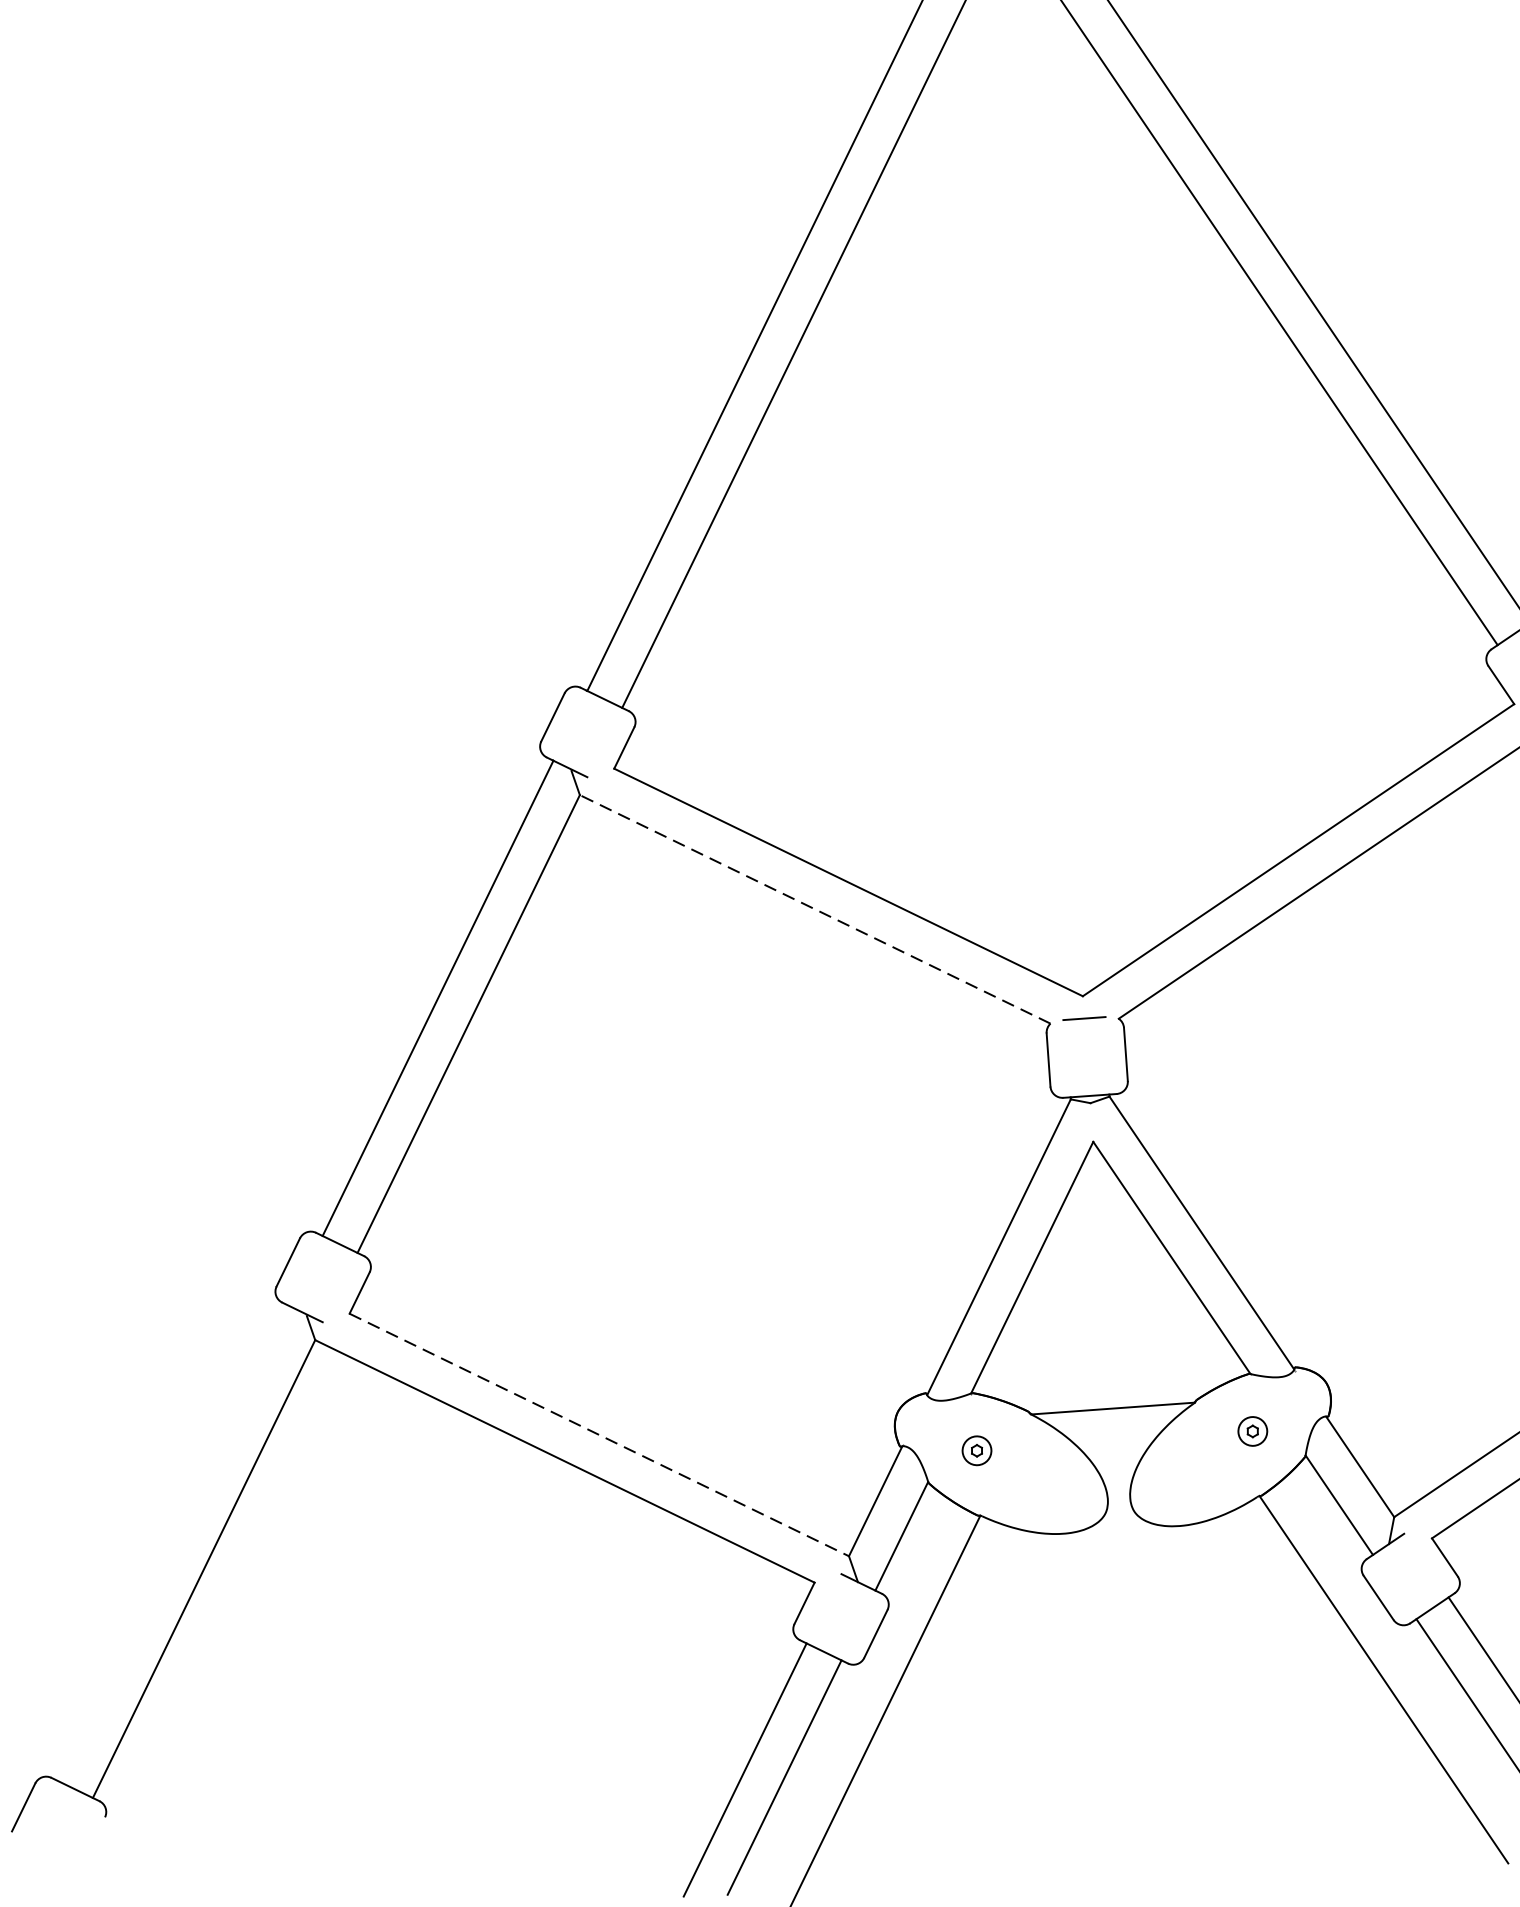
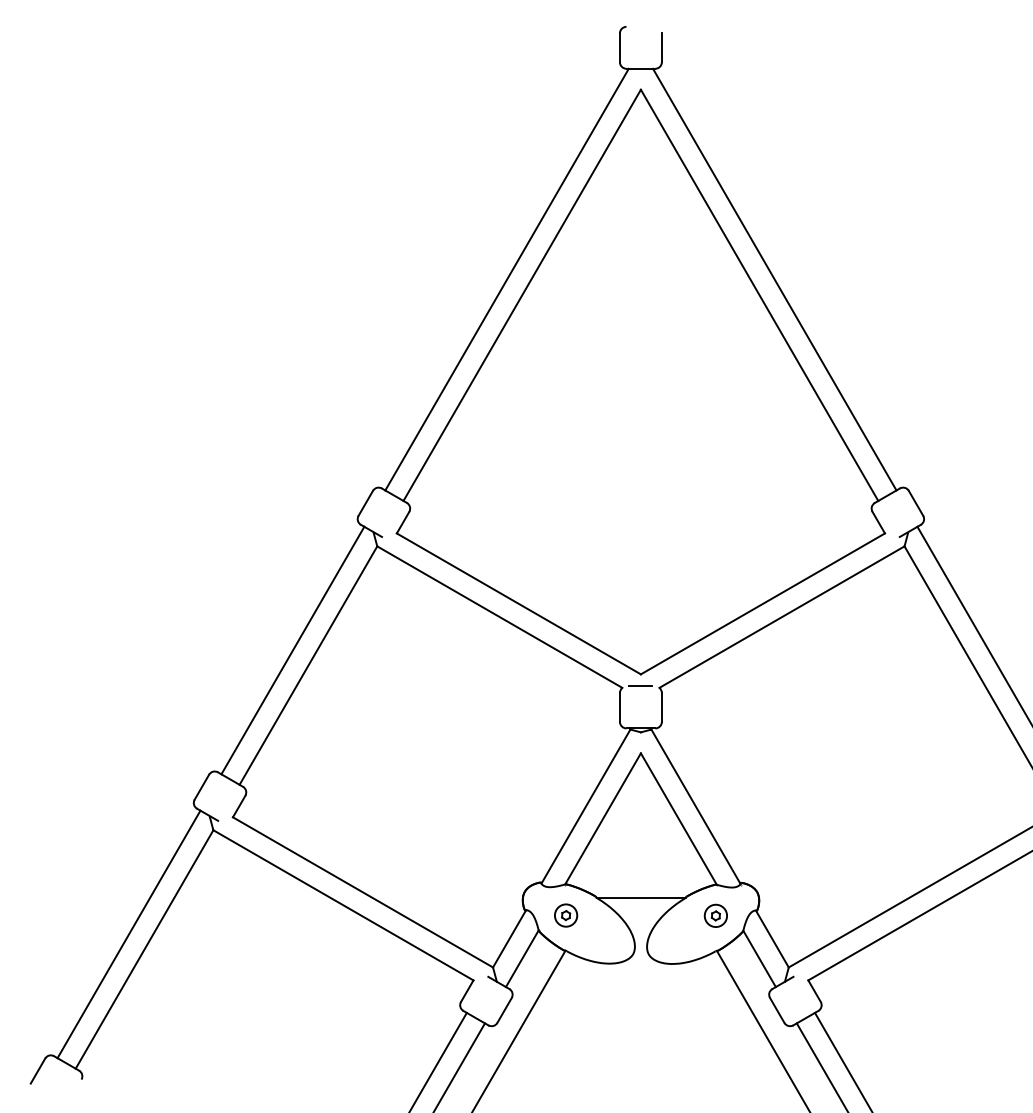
line: (814, 910) -> (499, 617), dashed -> solid
part: (1252, 1430) -> (715, 915), size x1.43
line: (600, 1435) -> (363, 892), dashed -> solid
part: (977, 1450) -> (566, 915), size x1.43
line: (172, 1543) -> (128, 934), added

